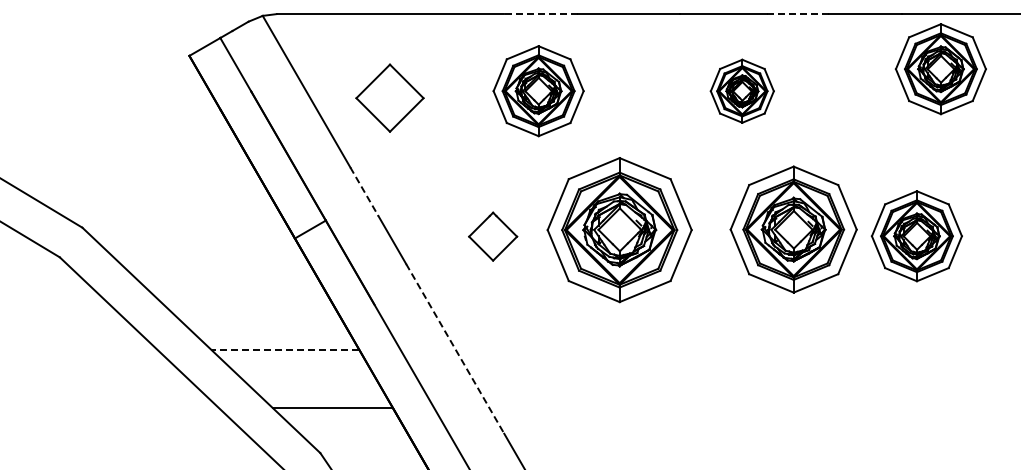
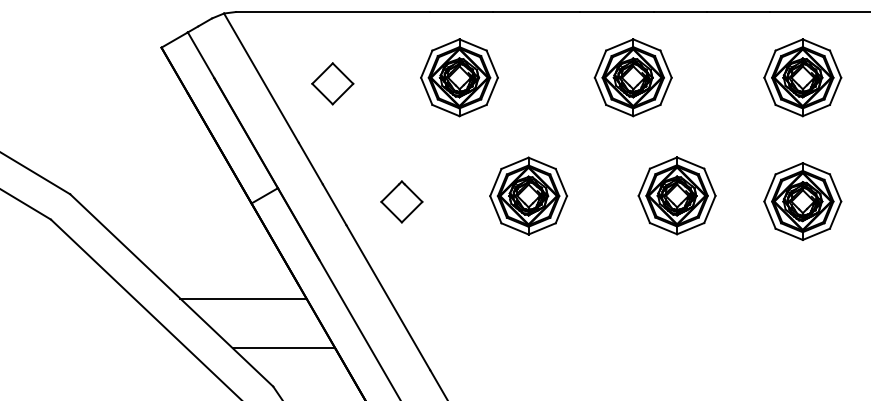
line: (541, 14) -> (461, 12), dashed -> solid
line: (797, 14) -> (680, 12), dashed -> solid
part: (940, 69) -> (802, 78), moved
part: (742, 91) -> (633, 78), size x1.43
part: (390, 98) -> (333, 84), size x0.71
line: (364, 192) -> (310, 164), dashed -> solid
part: (619, 229) -> (528, 195), size x0.62
part: (793, 229) -> (676, 195), size x0.71
part: (493, 236) -> (402, 201), moved
part: (916, 236) -> (802, 201), moved
line: (285, 349) -> (243, 298), dashed -> solid
line: (455, 349) -> (388, 298), dashed -> solid

